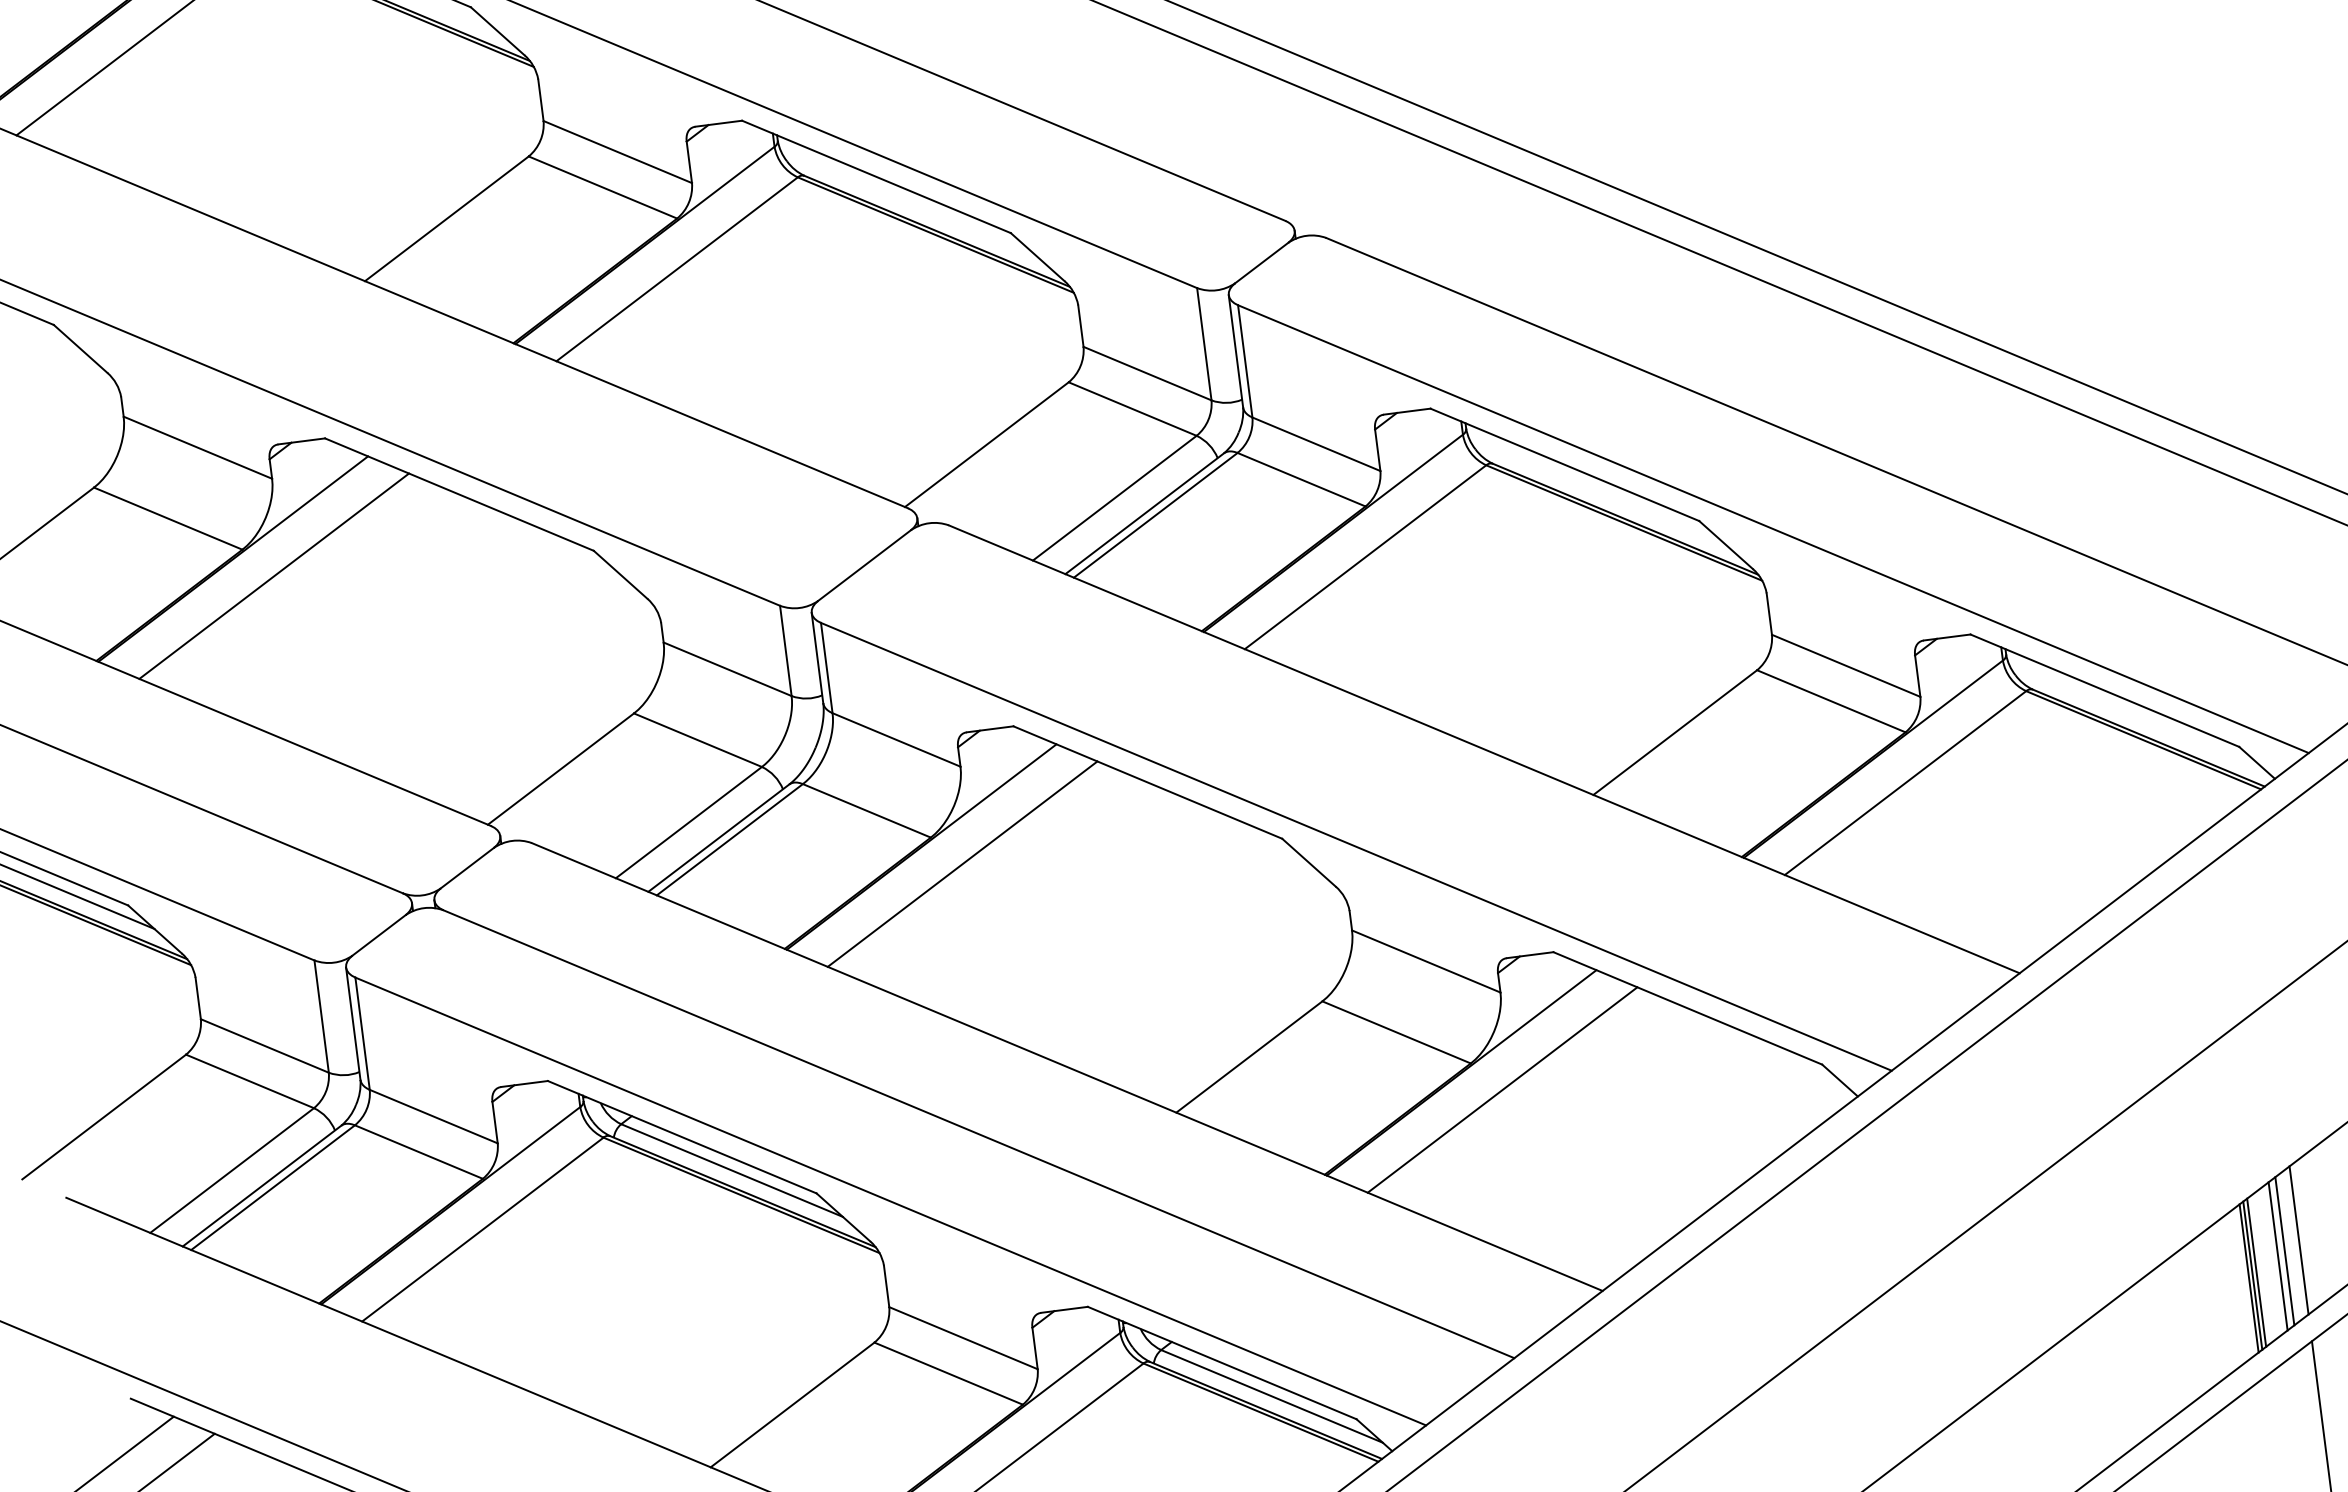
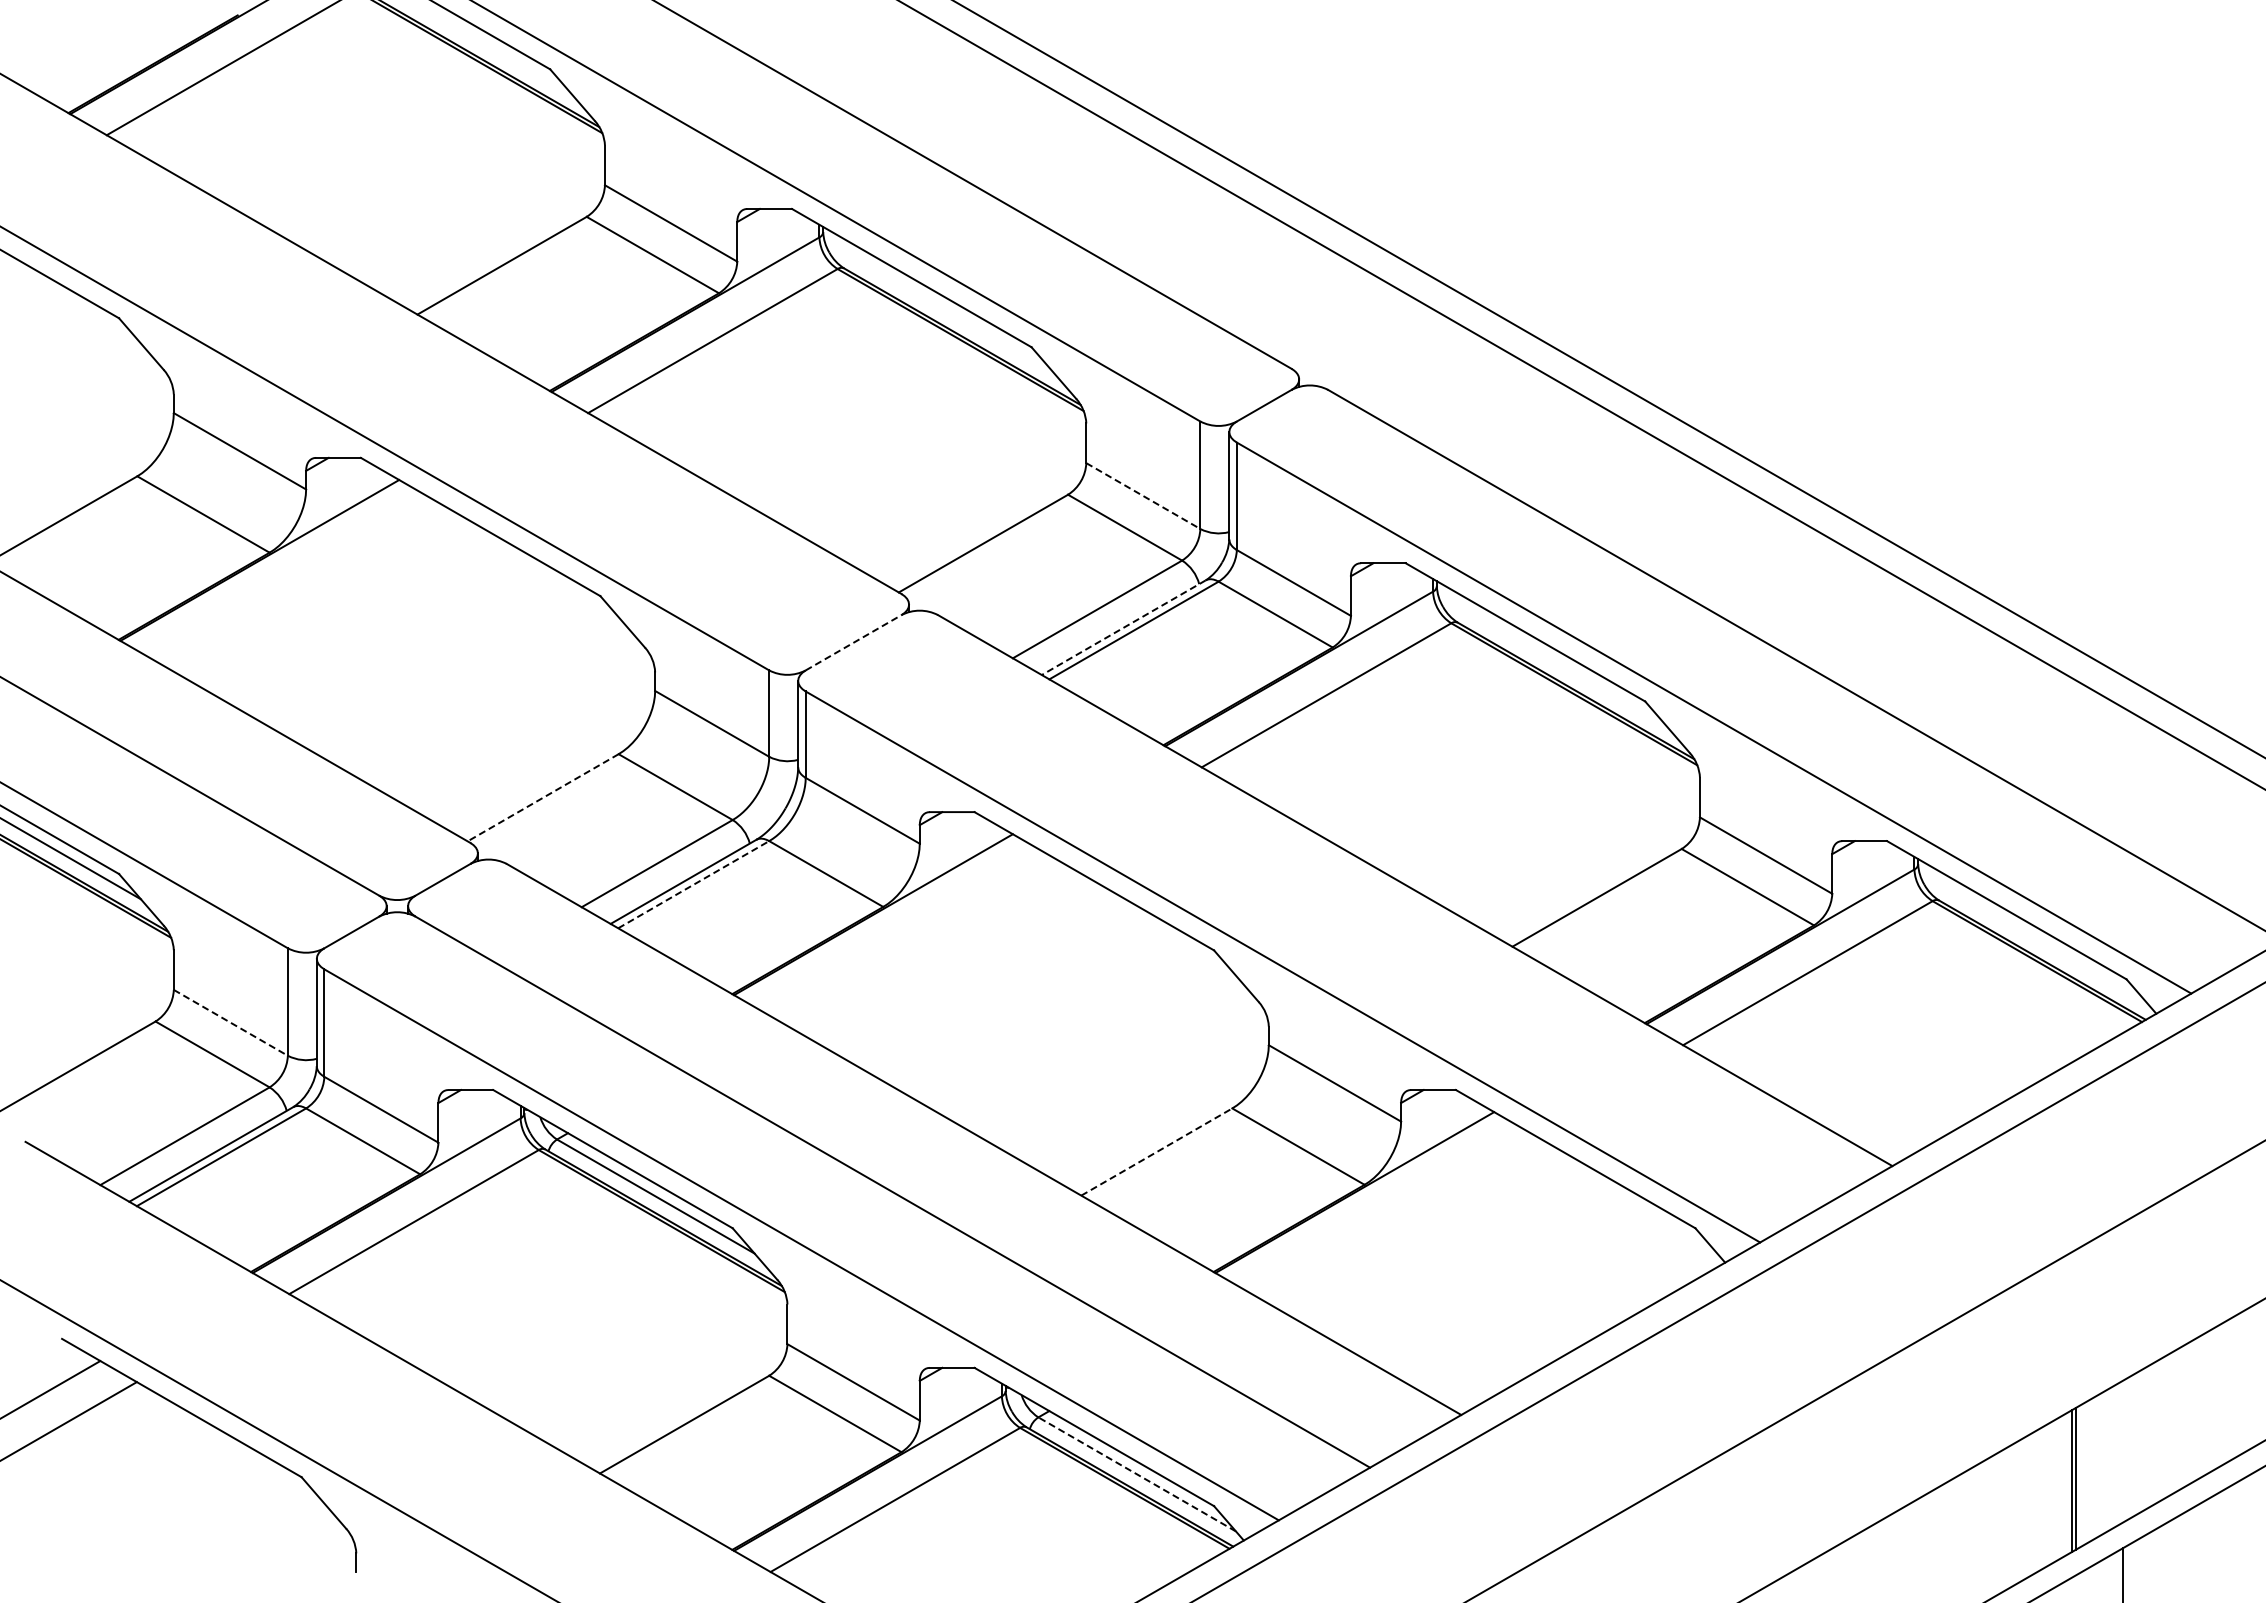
line: (1147, 374) -> (1143, 496), solid -> dashed
line: (1144, 513) -> (1123, 627), solid -> dashed
line: (865, 565) -> (854, 642), solid -> dashed
line: (273, 576) -> (295, 581), removed
line: (560, 769) -> (542, 798), solid -> dashed
line: (730, 839) -> (694, 884), solid -> dashed
line: (962, 863) -> (909, 935), removed
line: (264, 1045) -> (230, 1022), solid -> dashed
line: (1250, 1056) -> (1157, 1151), solid -> dashed
line: (1501, 1089) -> (1390, 1213), removed
line: (2299, 1240) -> (2123, 1451), removed
line: (2284, 1250) -> (2108, 1459), removed
line: (2277, 1255) -> (2101, 1463), removed
line: (2256, 1272) -> (2079, 1476), removed
line: (1271, 1396) -> (1136, 1474), solid -> dashed

